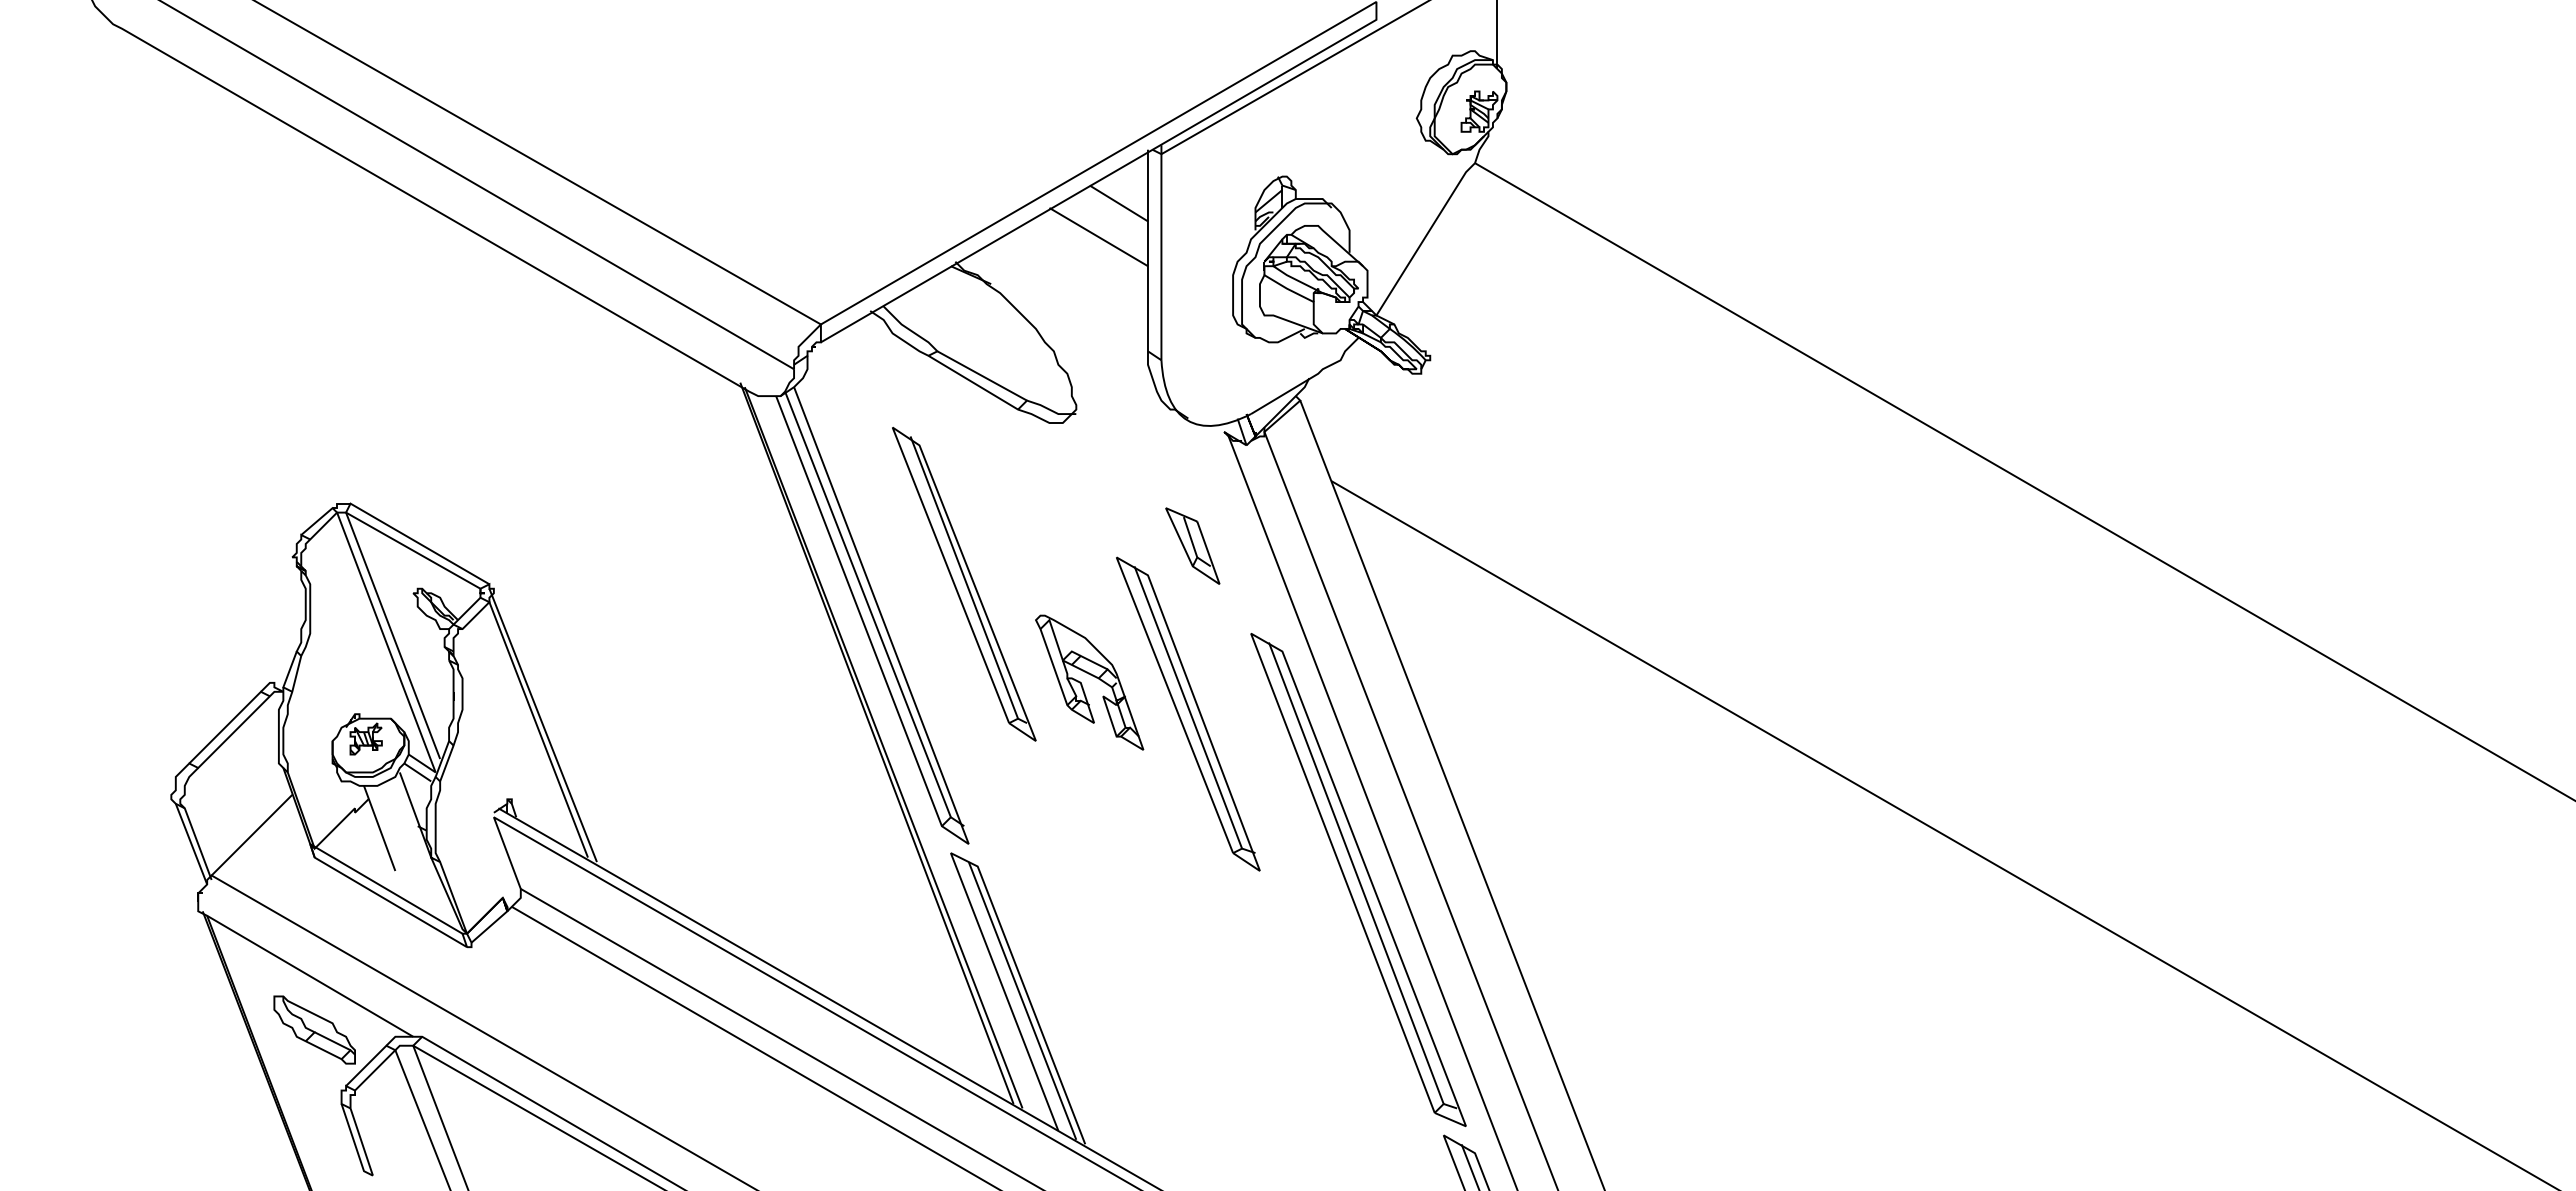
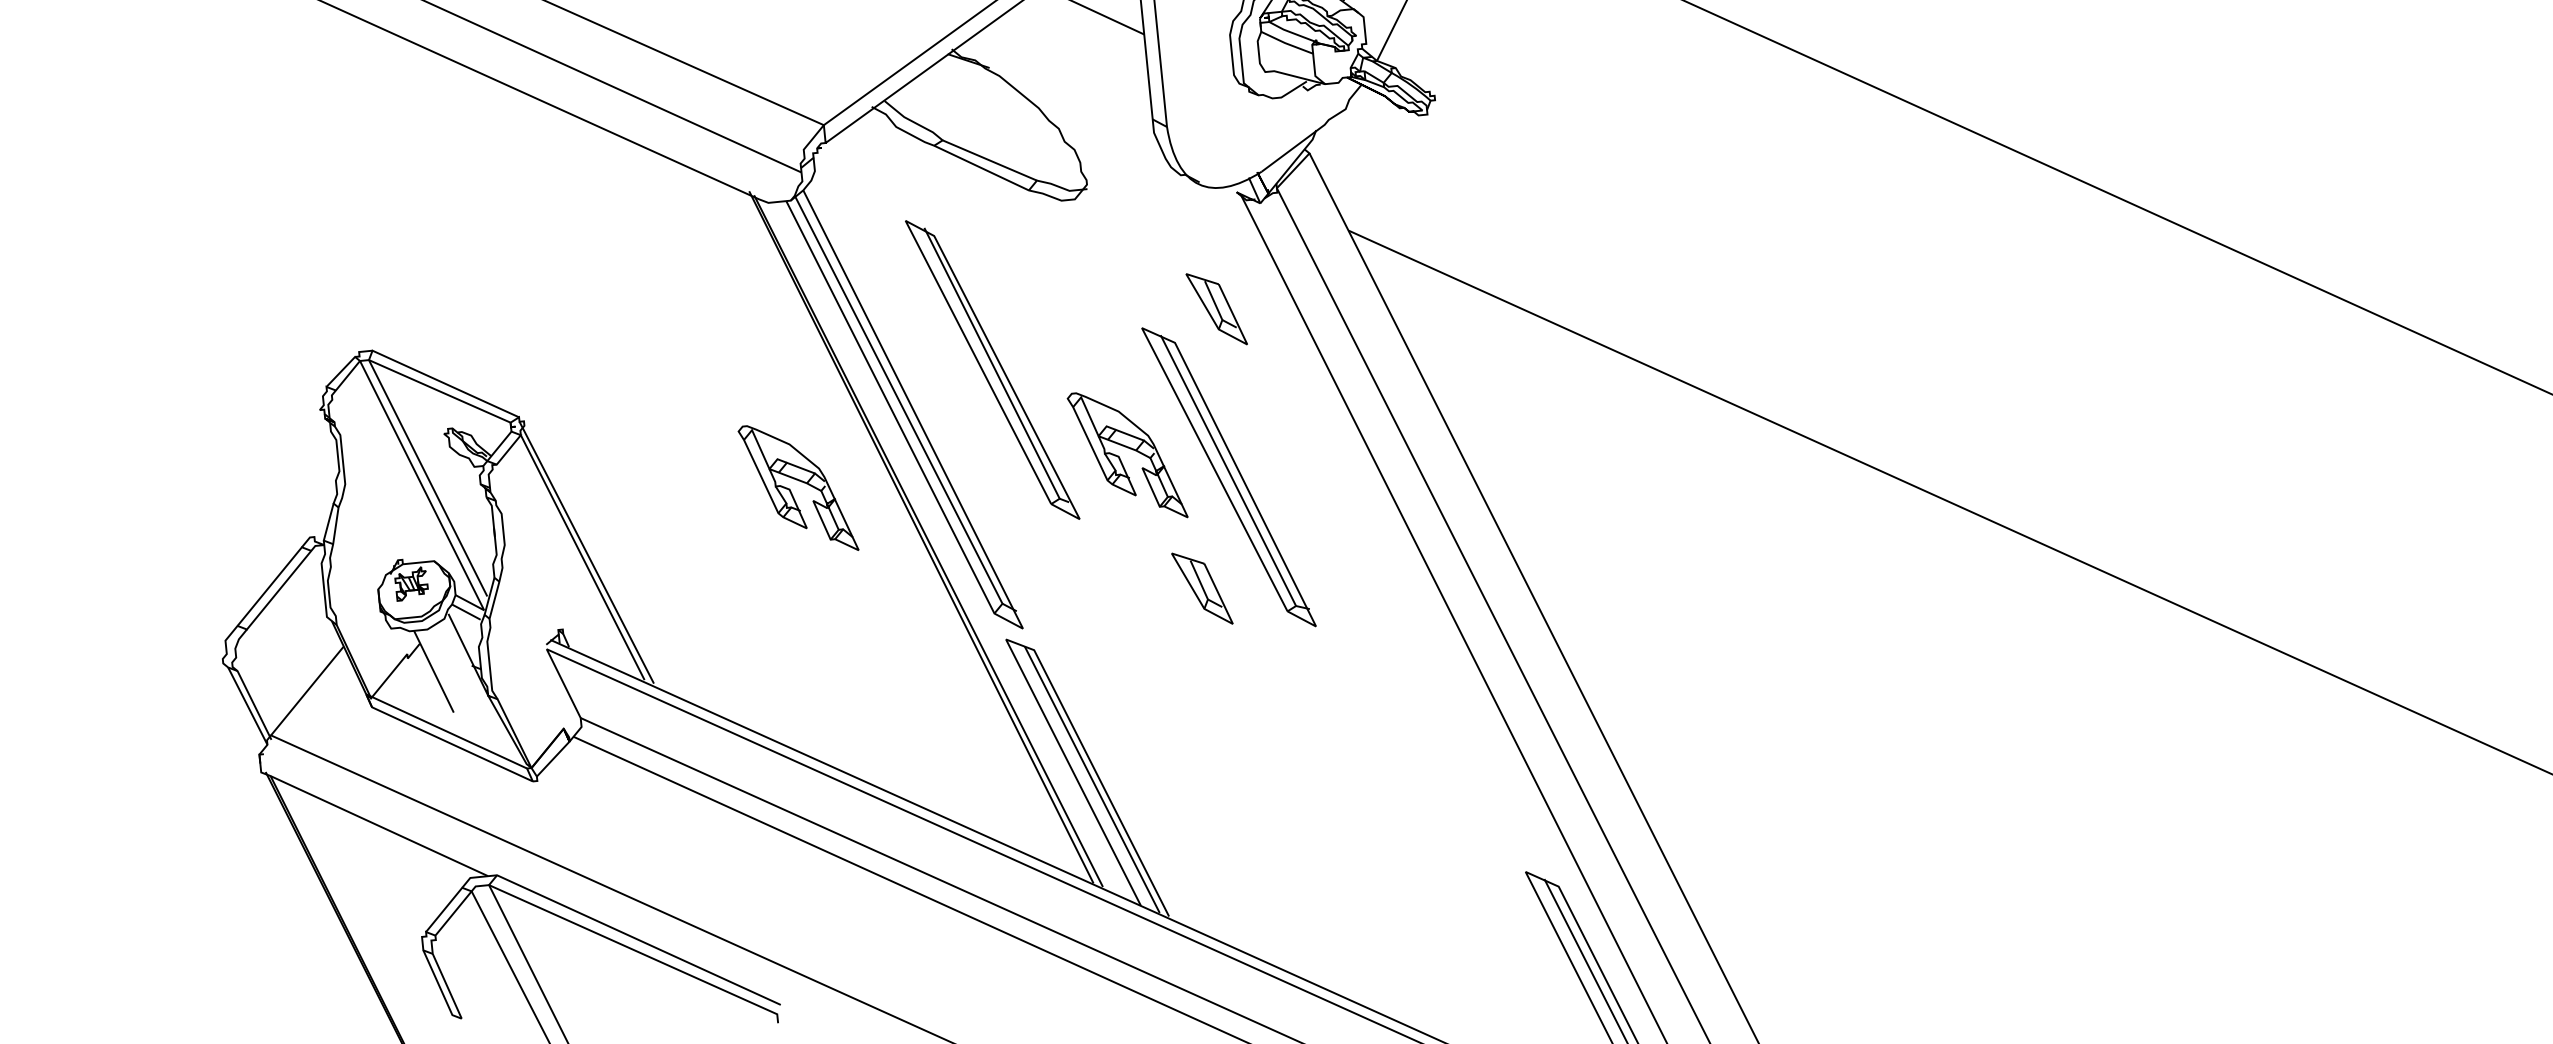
part: (762, 676) -> (800, 482), added
part: (1150, 821) -> (1202, 588), added
part: (1358, 879) -> (1415, 625), removed
part: (314, 1029) -> (388, 878), removed

